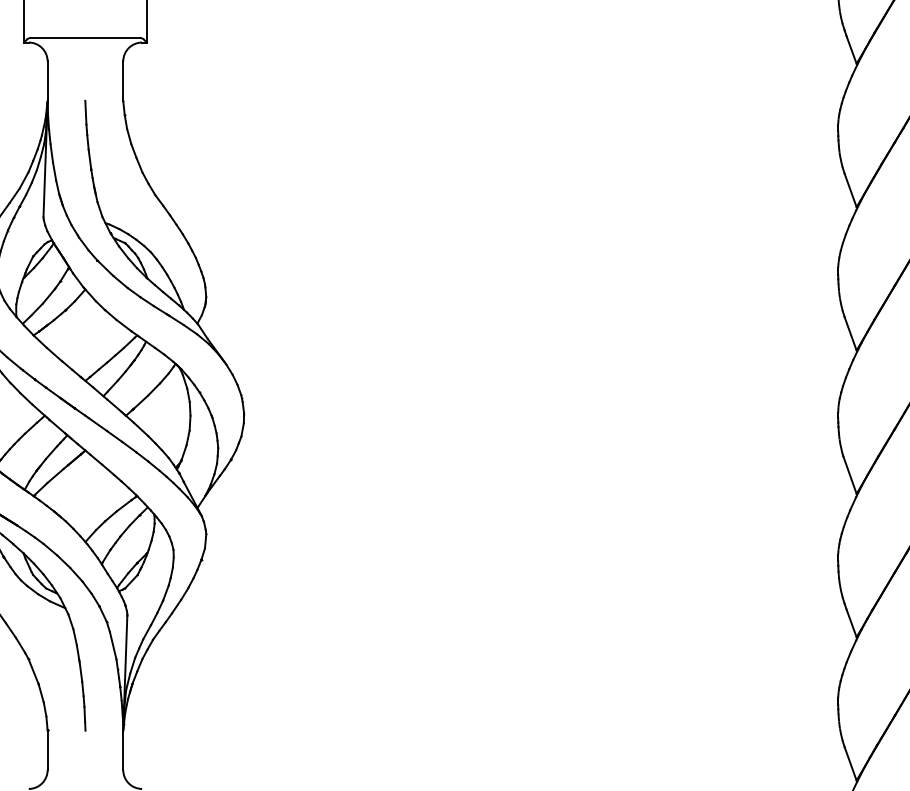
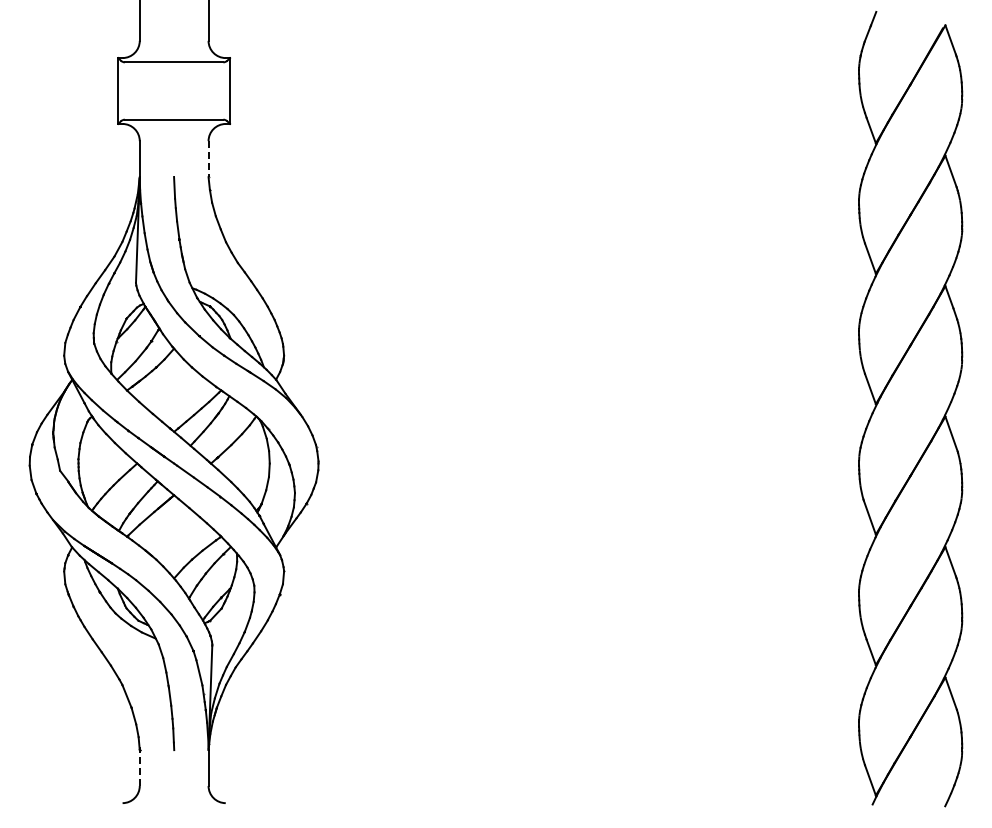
line: (123, 81) -> (208, 159), solid -> dashed
line: (47, 749) -> (139, 767), solid -> dashed

